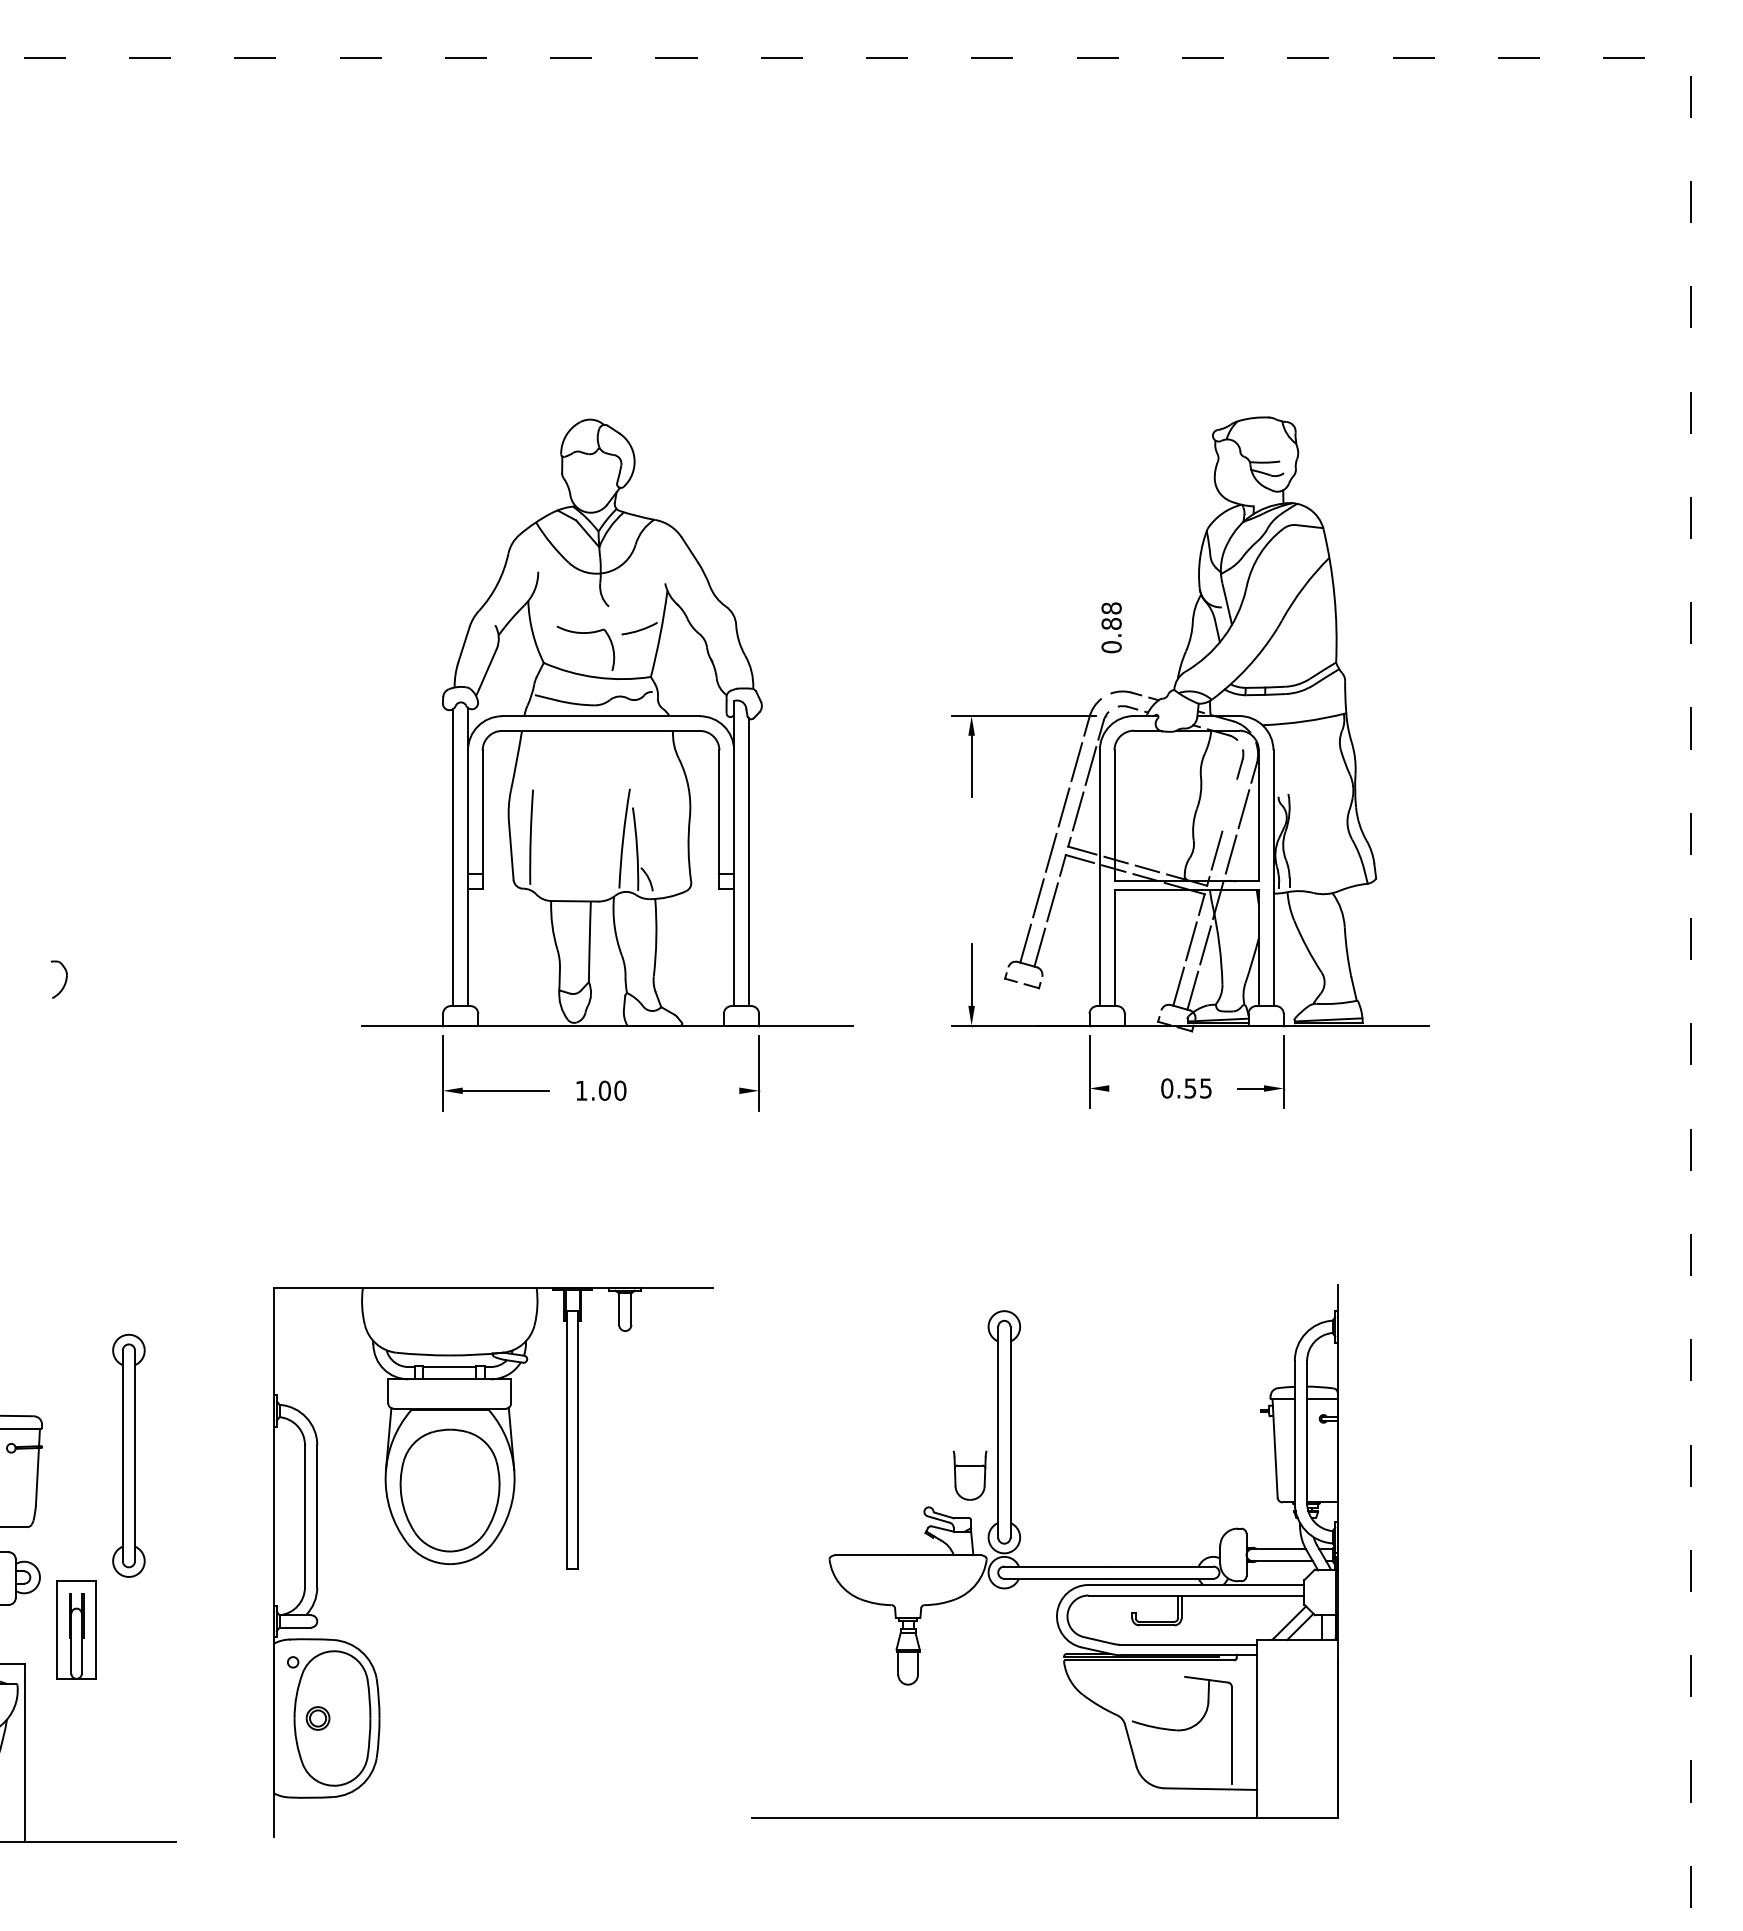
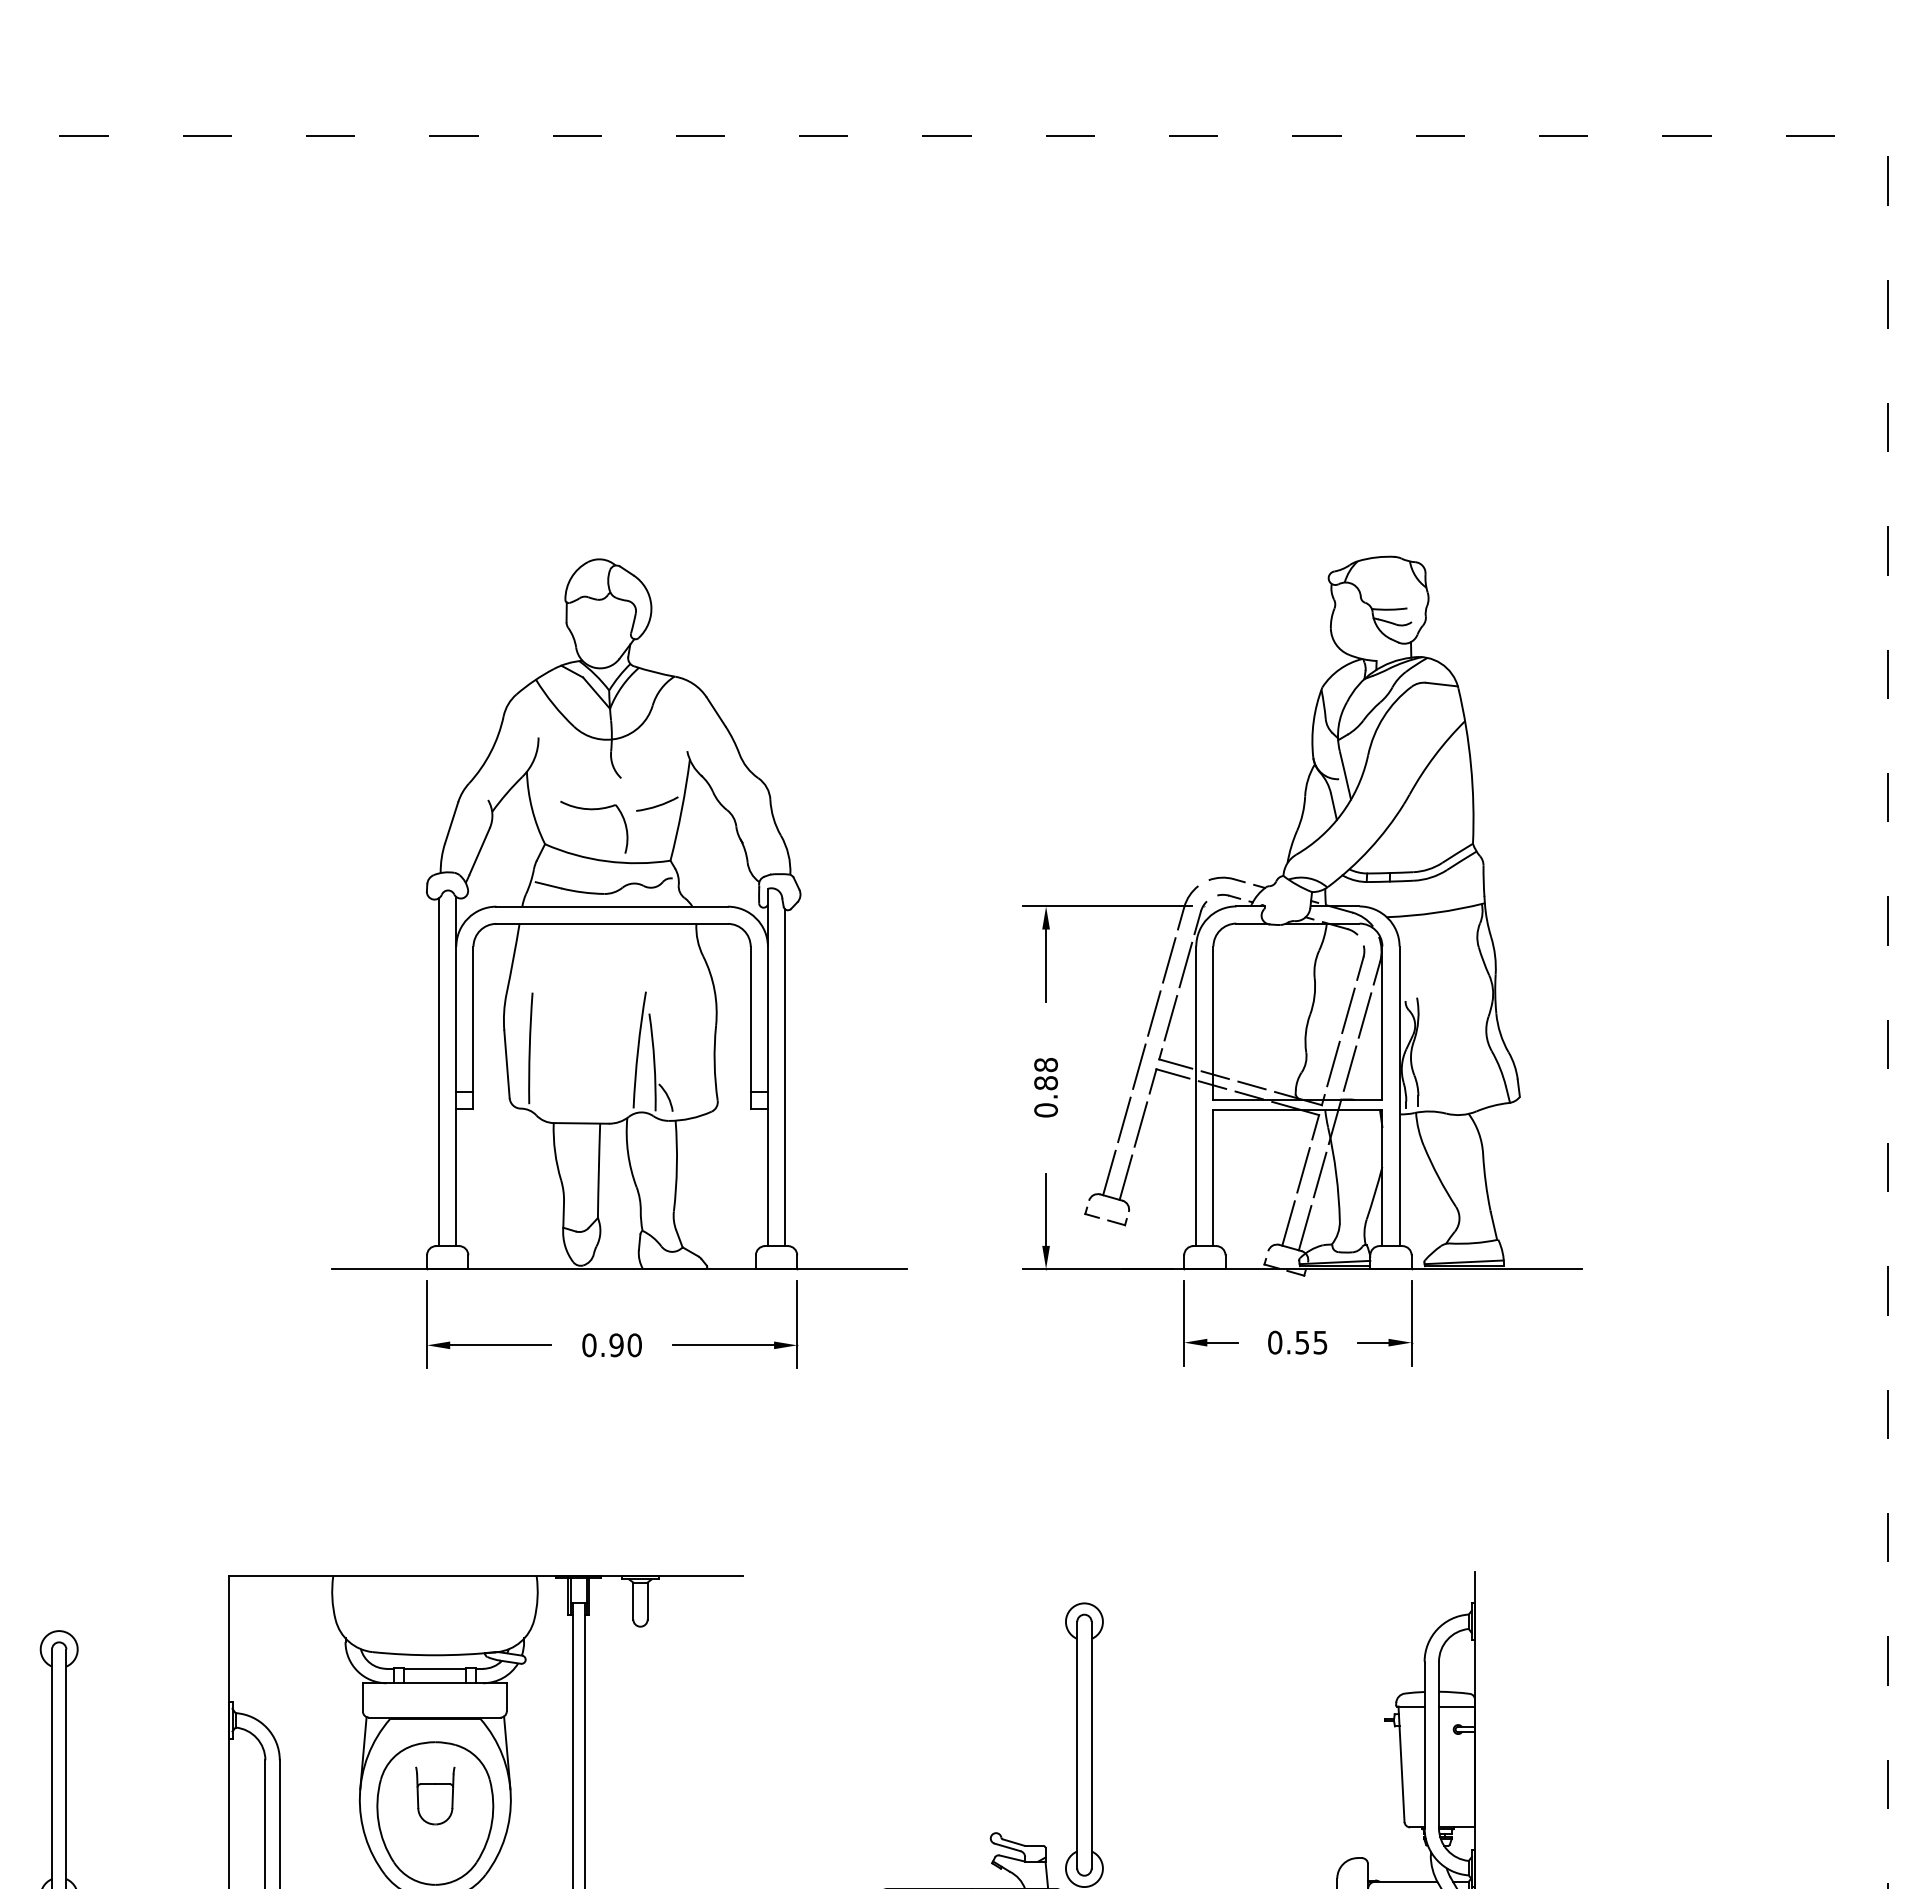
text: (1111, 627) -> (1045, 1087), moved
line: (1229, 805) -> (1348, 1011), added
line: (1122, 1088) -> (1222, 1342), added
text: (592, 1090) -> (602, 1344), 1.00 -> 0.90
line: (696, 1090) -> (723, 1344), added
part: (969, 1475) -> (434, 1795), moved

